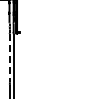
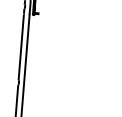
line: (9, 58) -> (21, 48), dashed -> solid

